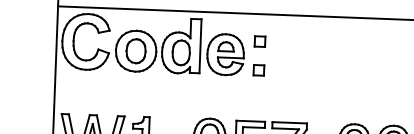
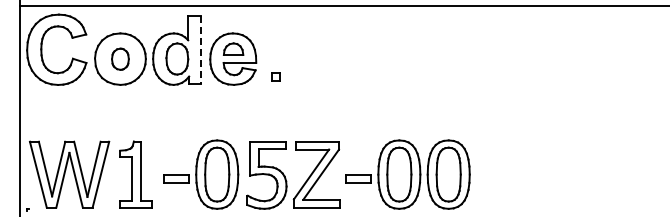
part: (259, 41) -> (275, 41), removed
line: (200, 46) -> (201, 49), solid -> dashed
part: (136, 51) -> (120, 59), size x0.7
part: (258, 70) -> (275, 77), size x0.6

